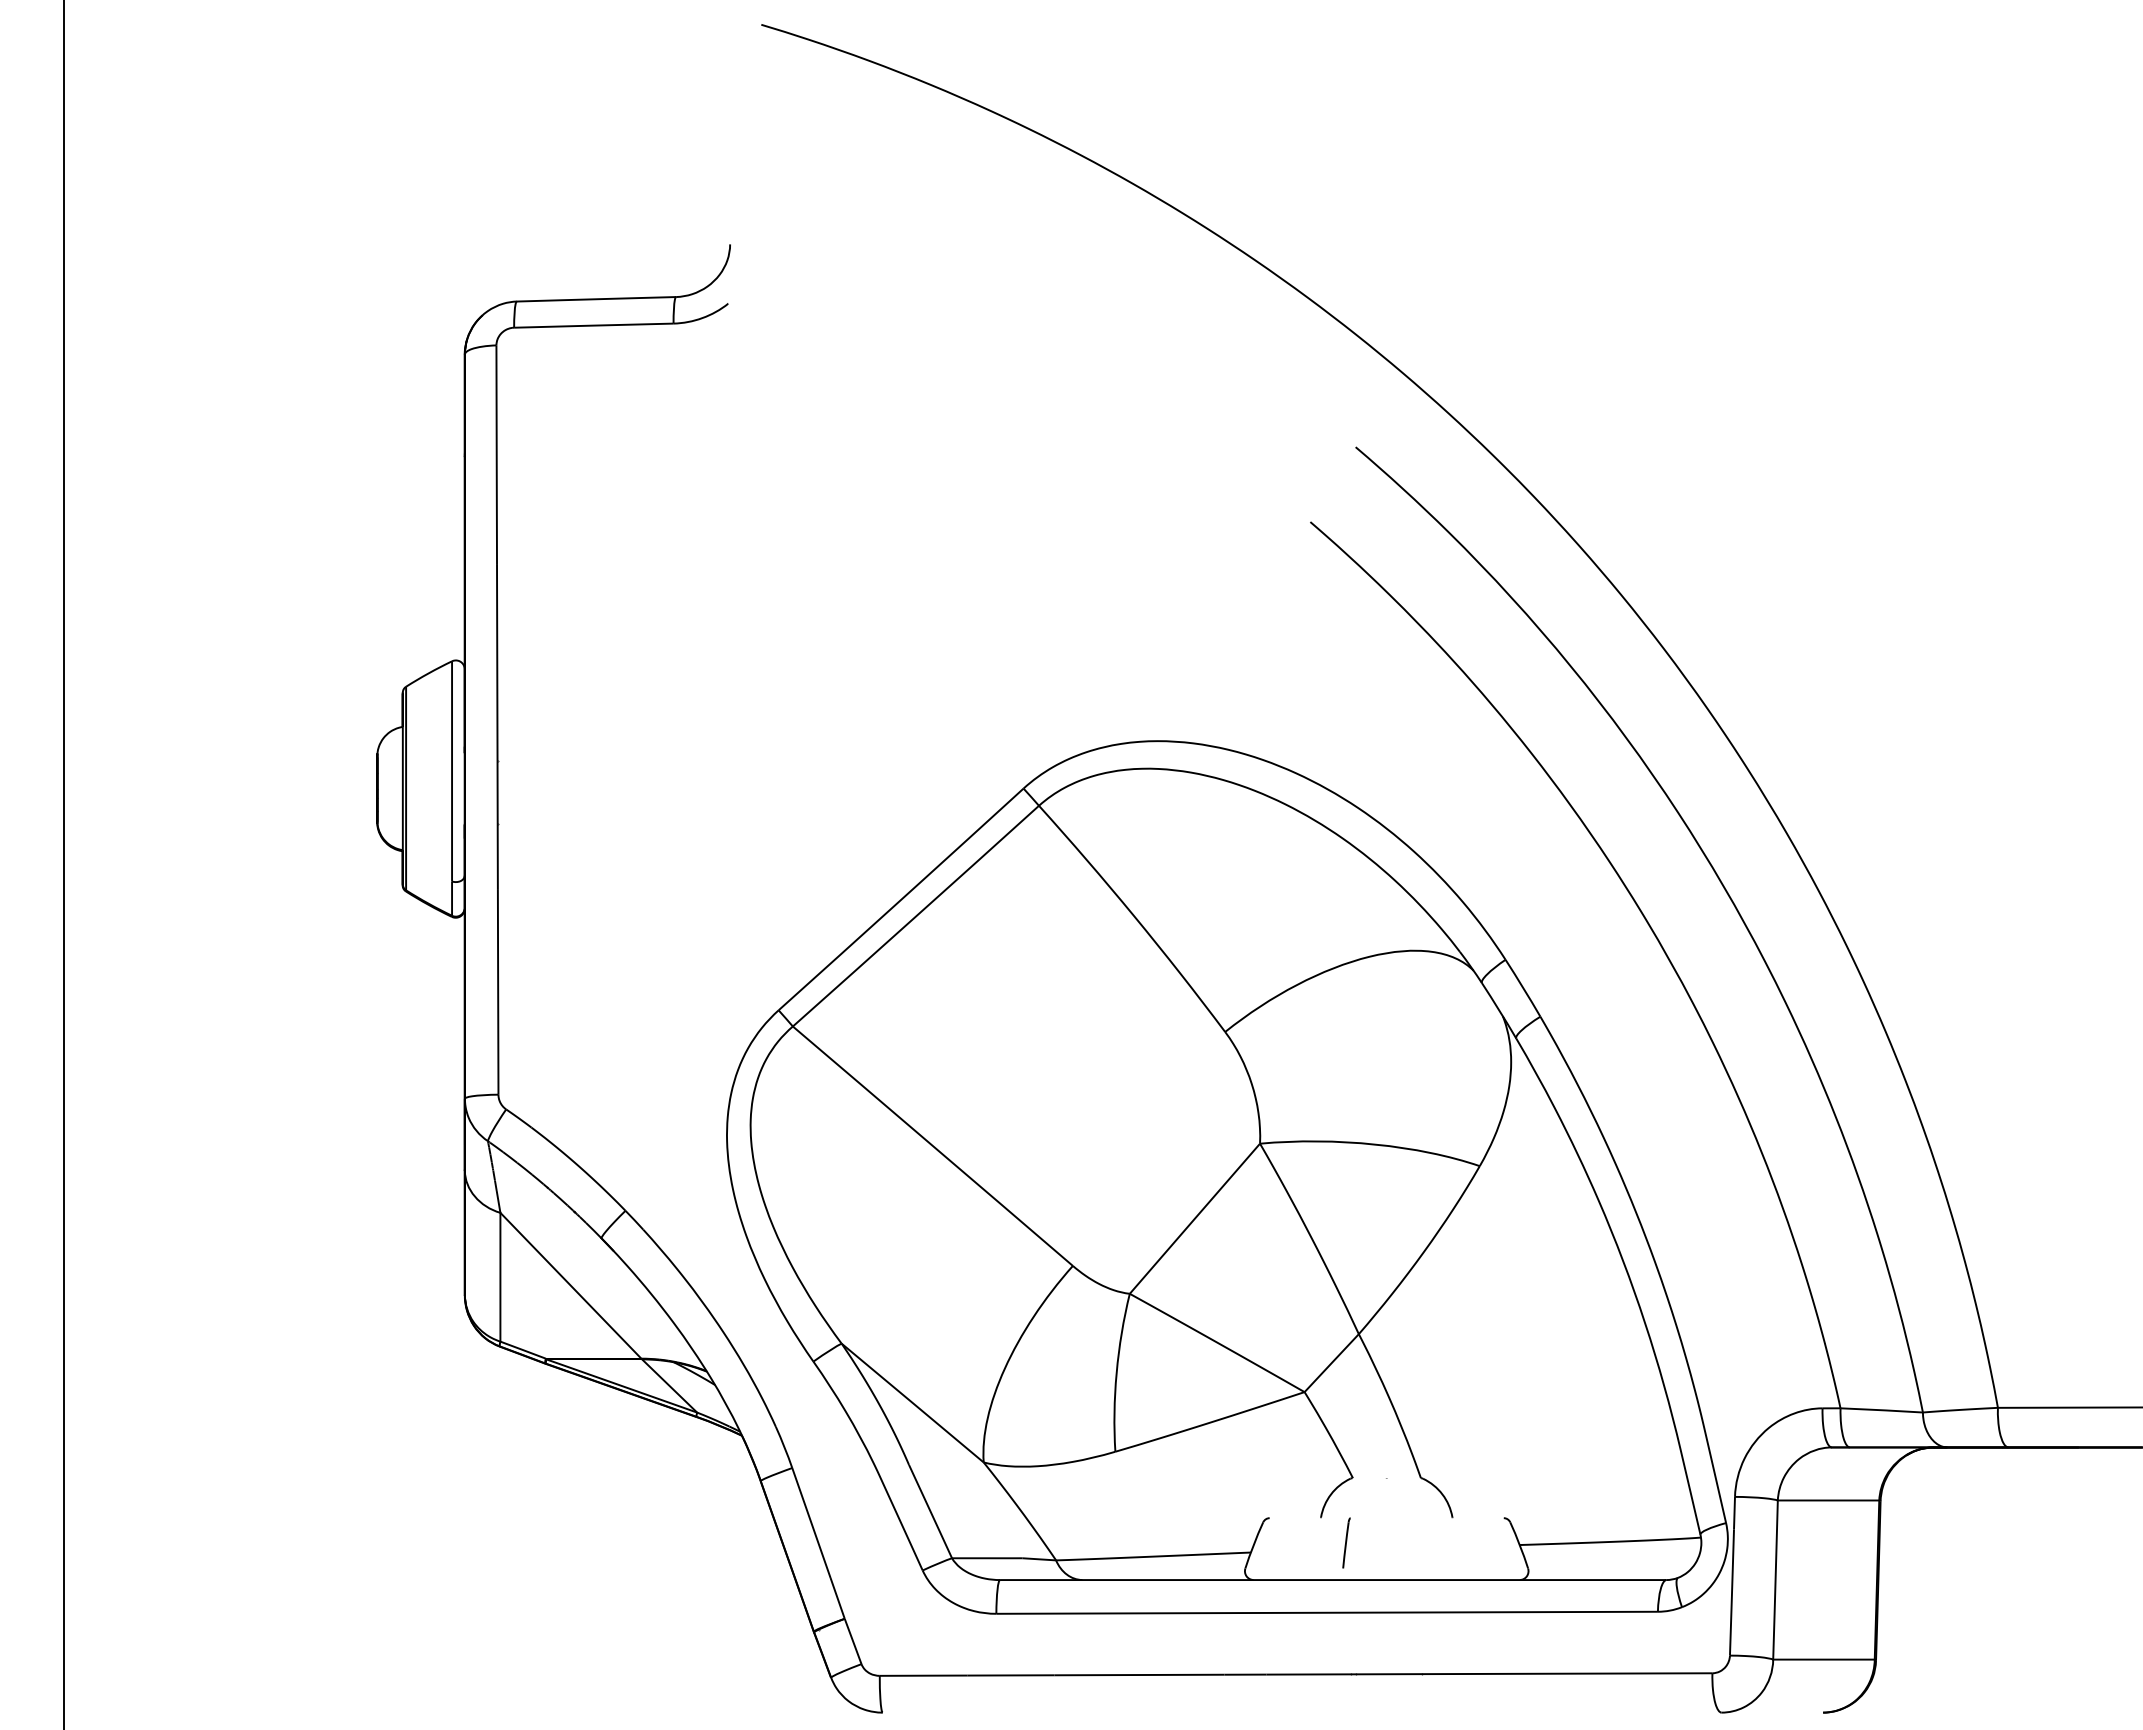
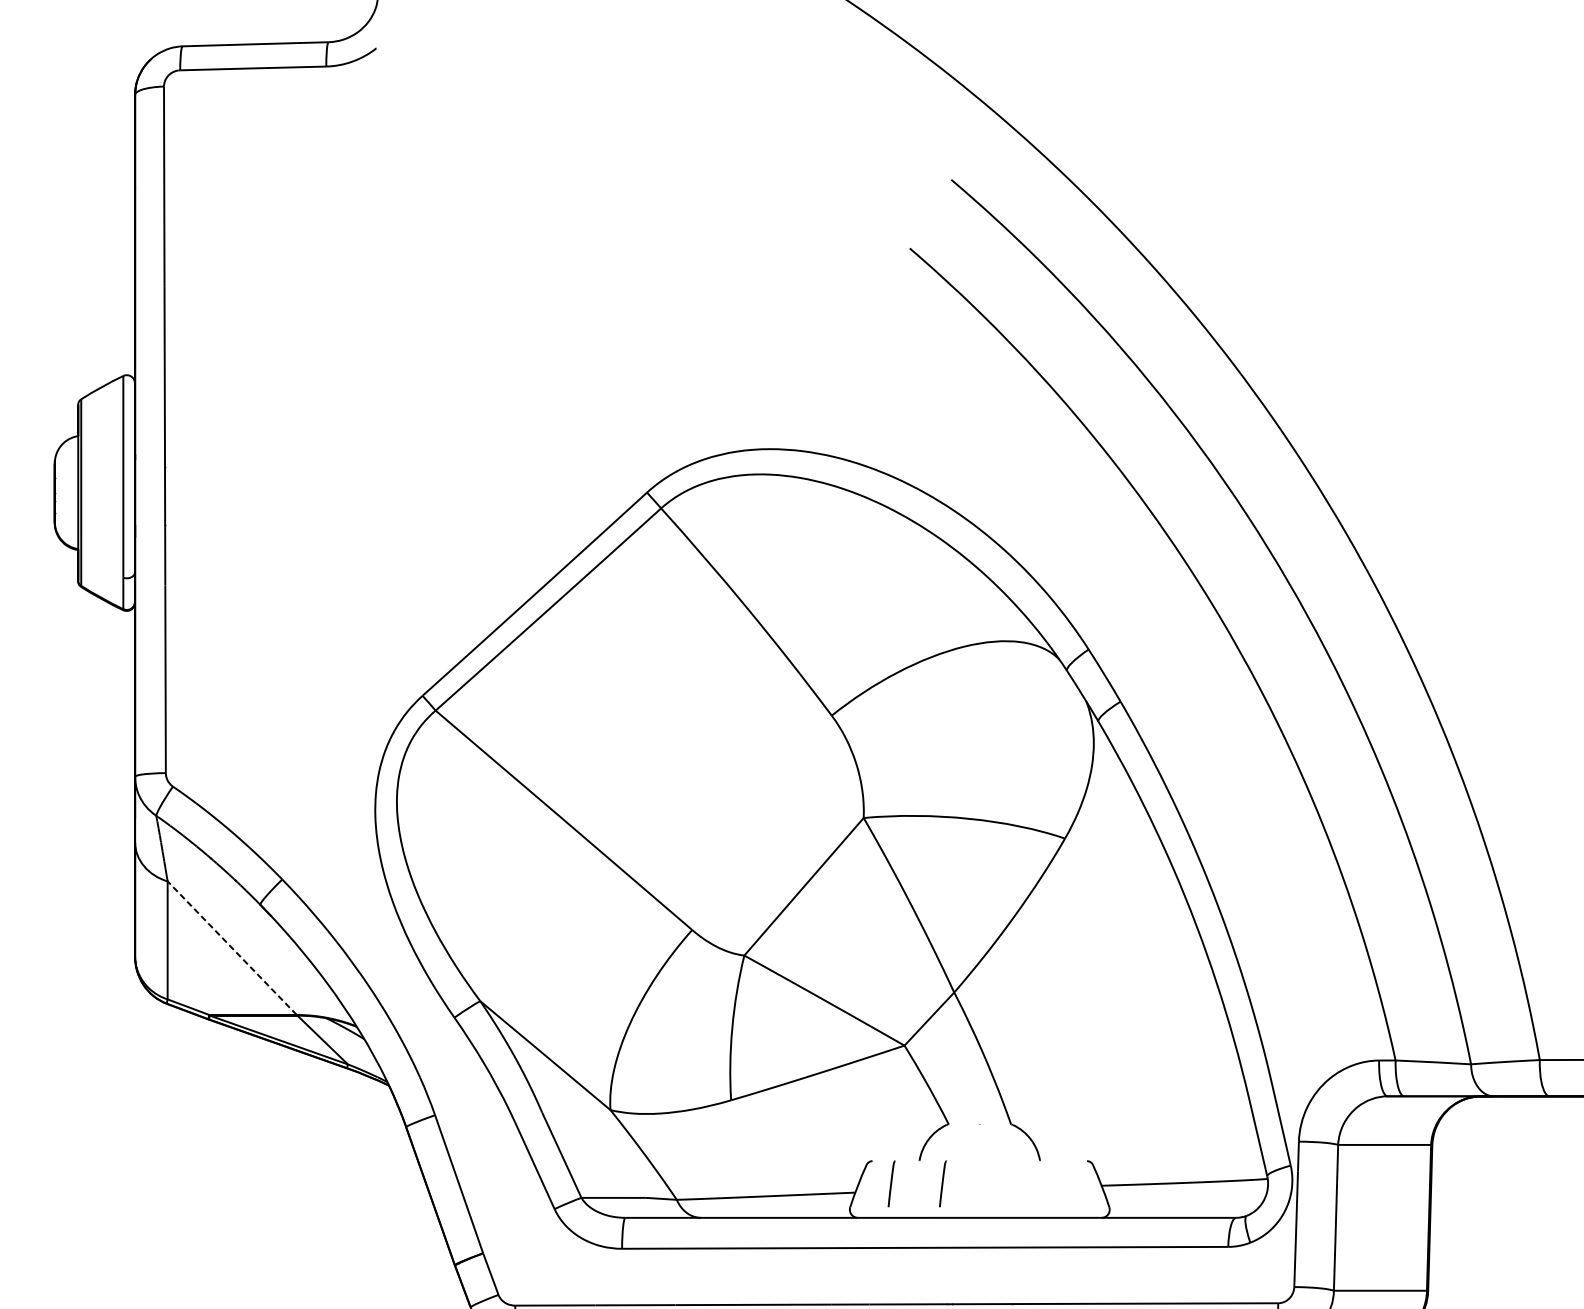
line: (570, 1285) -> (231, 947), solid -> dashed
line: (1290, 1542) -> (891, 1183), added

